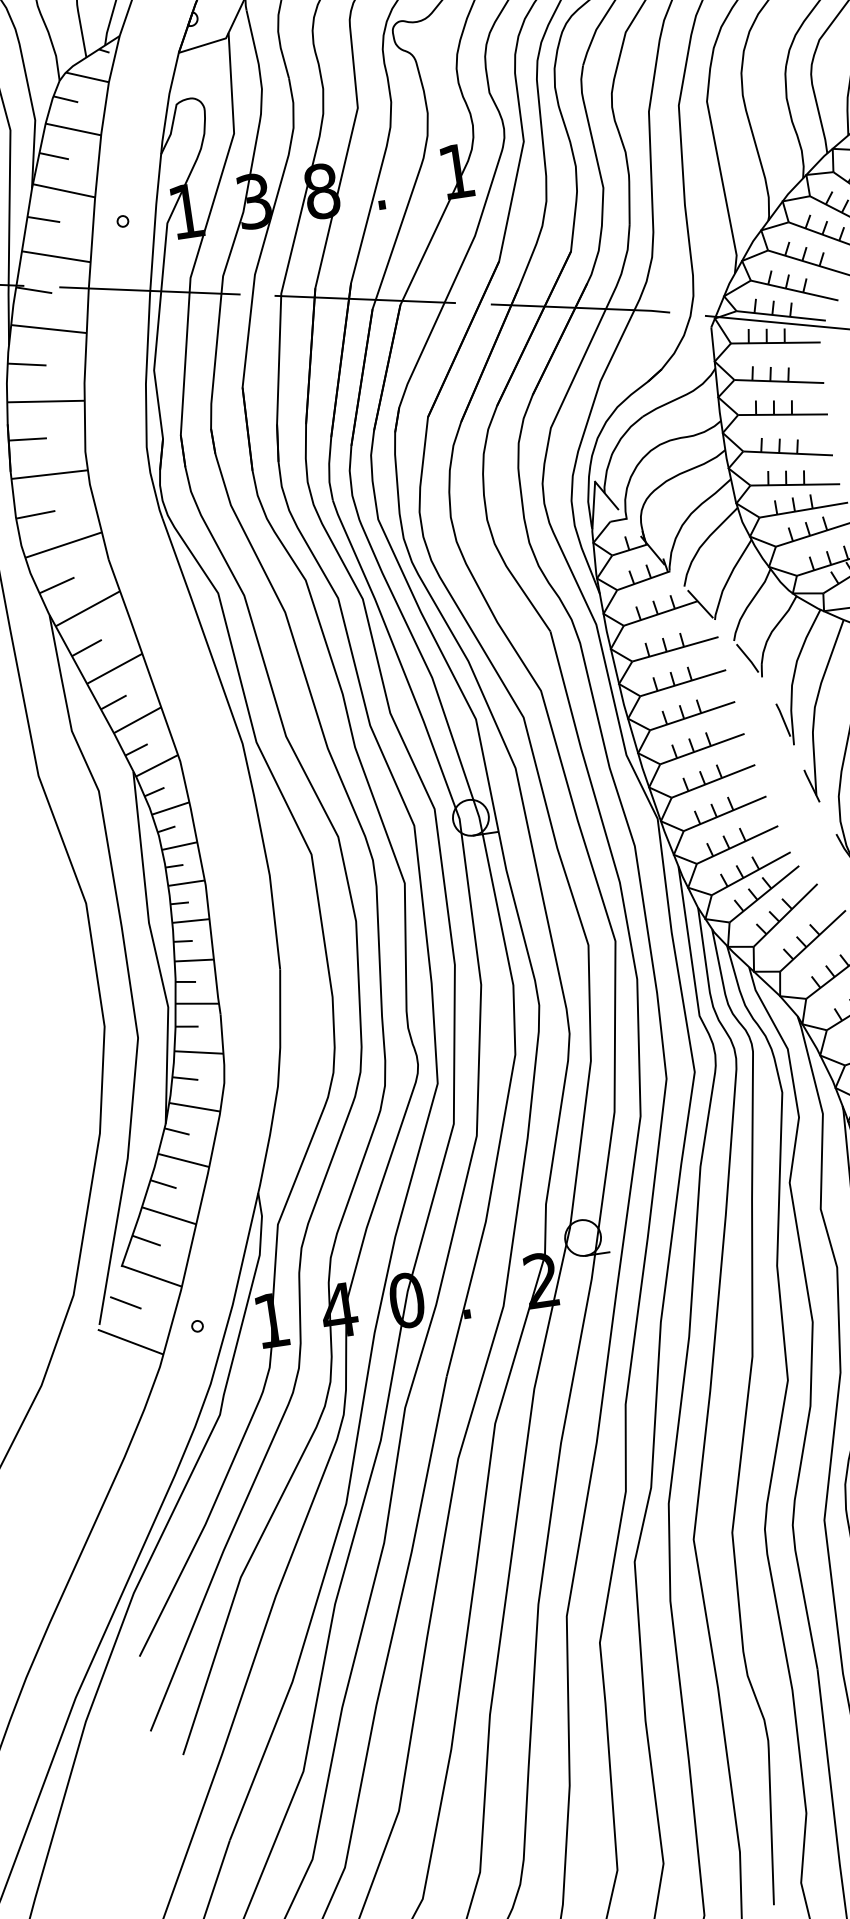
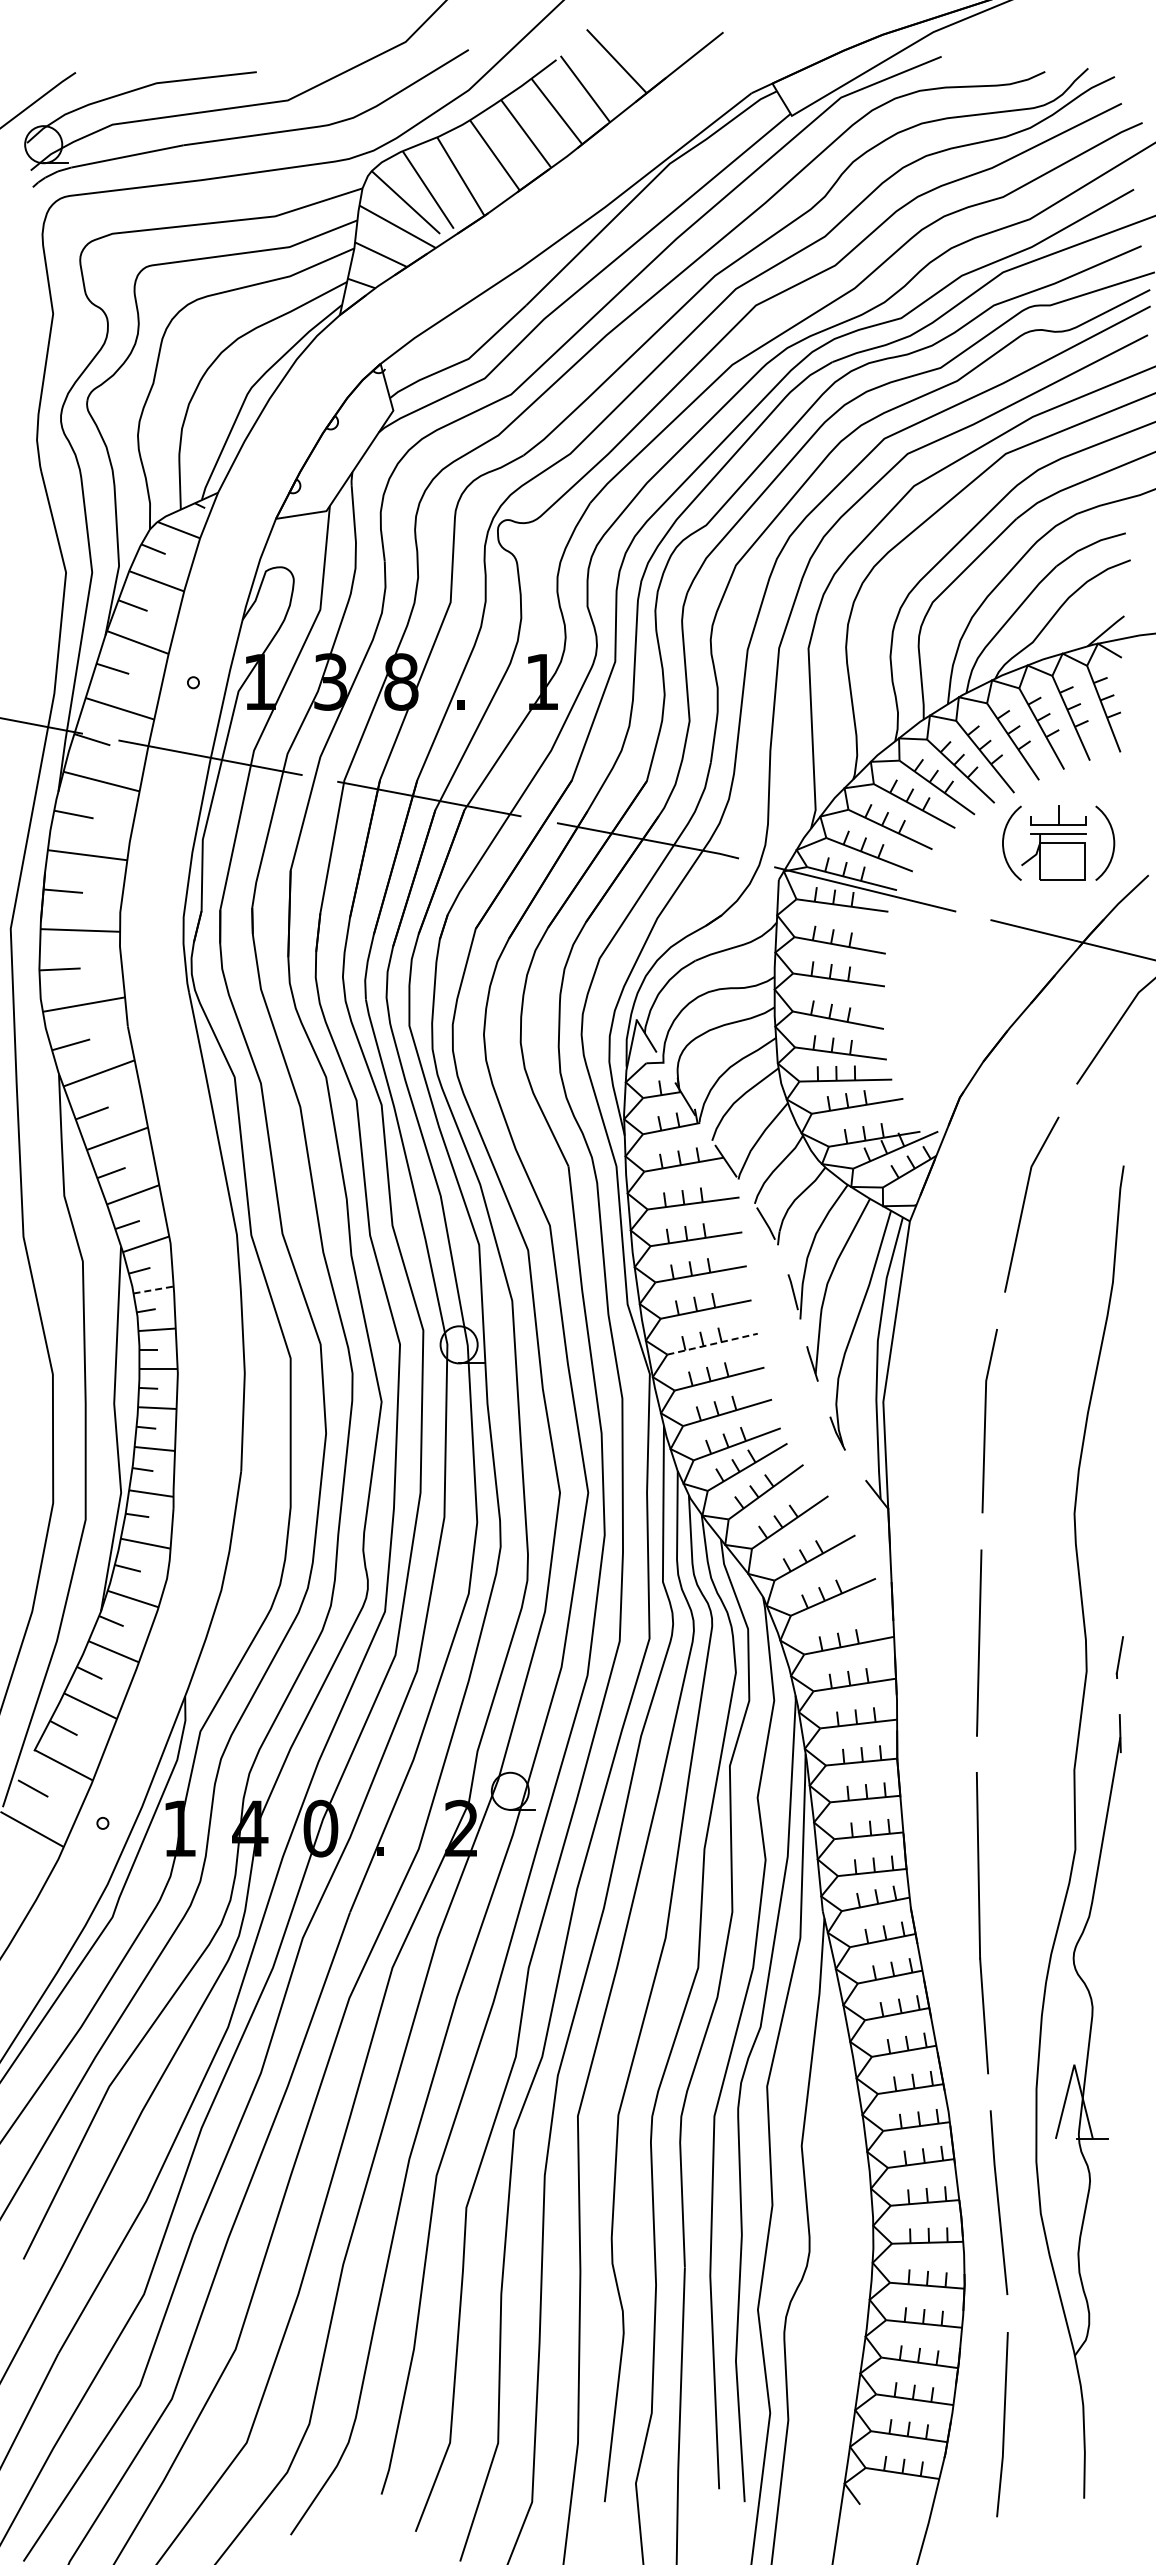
line: (714, 781) -> (713, 1344), solid -> dashed
line: (171, 807) -> (154, 1289), solid -> dashed

